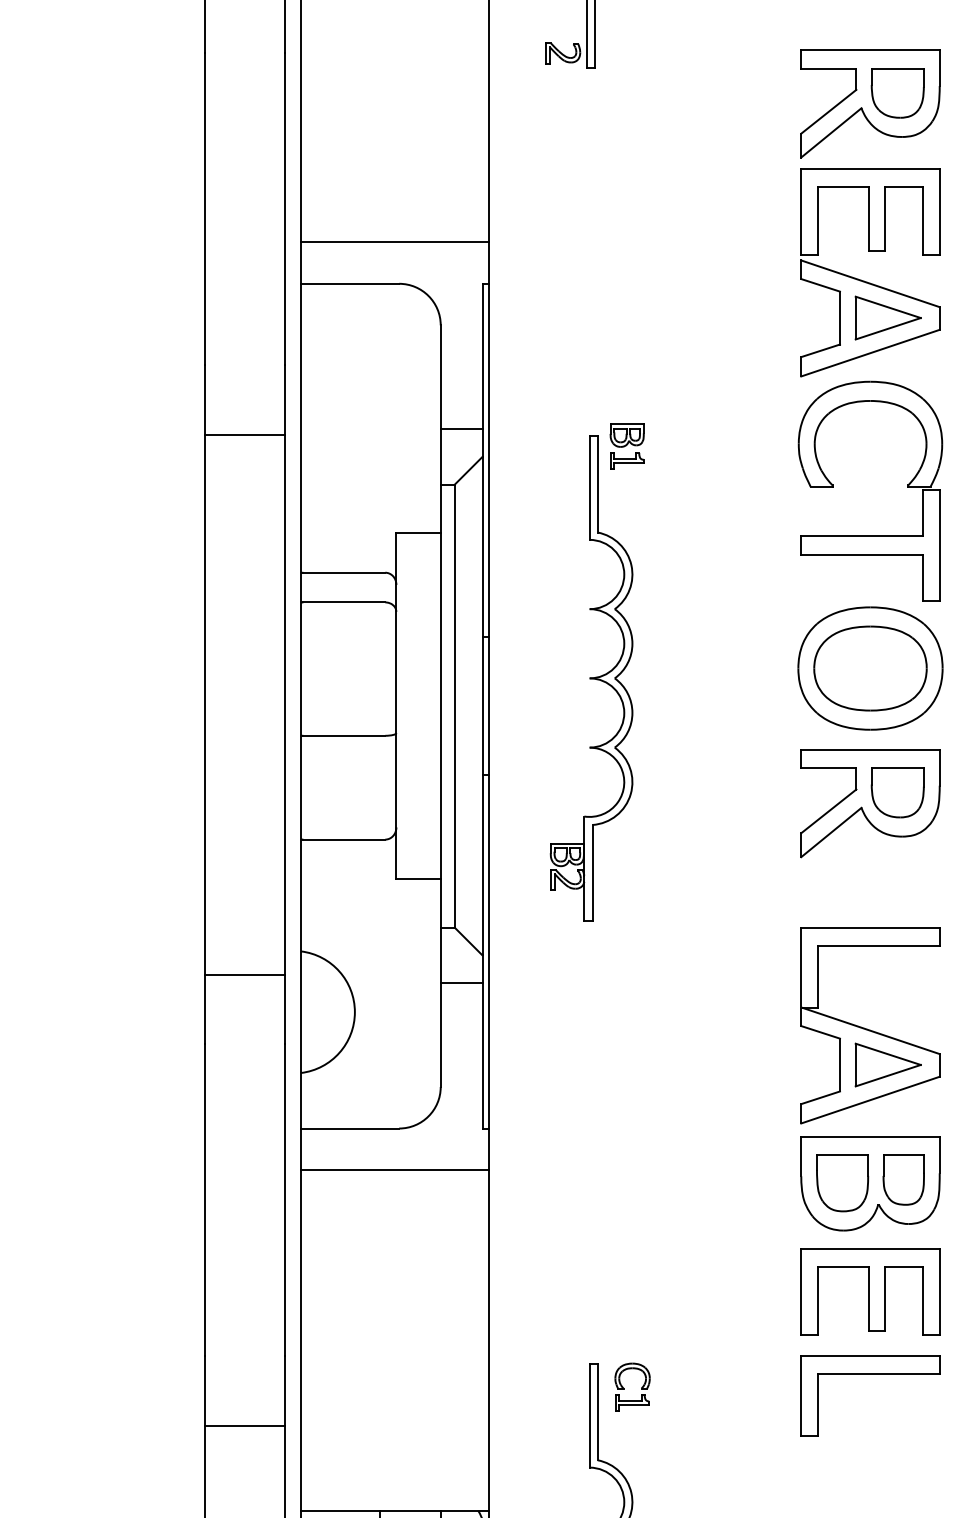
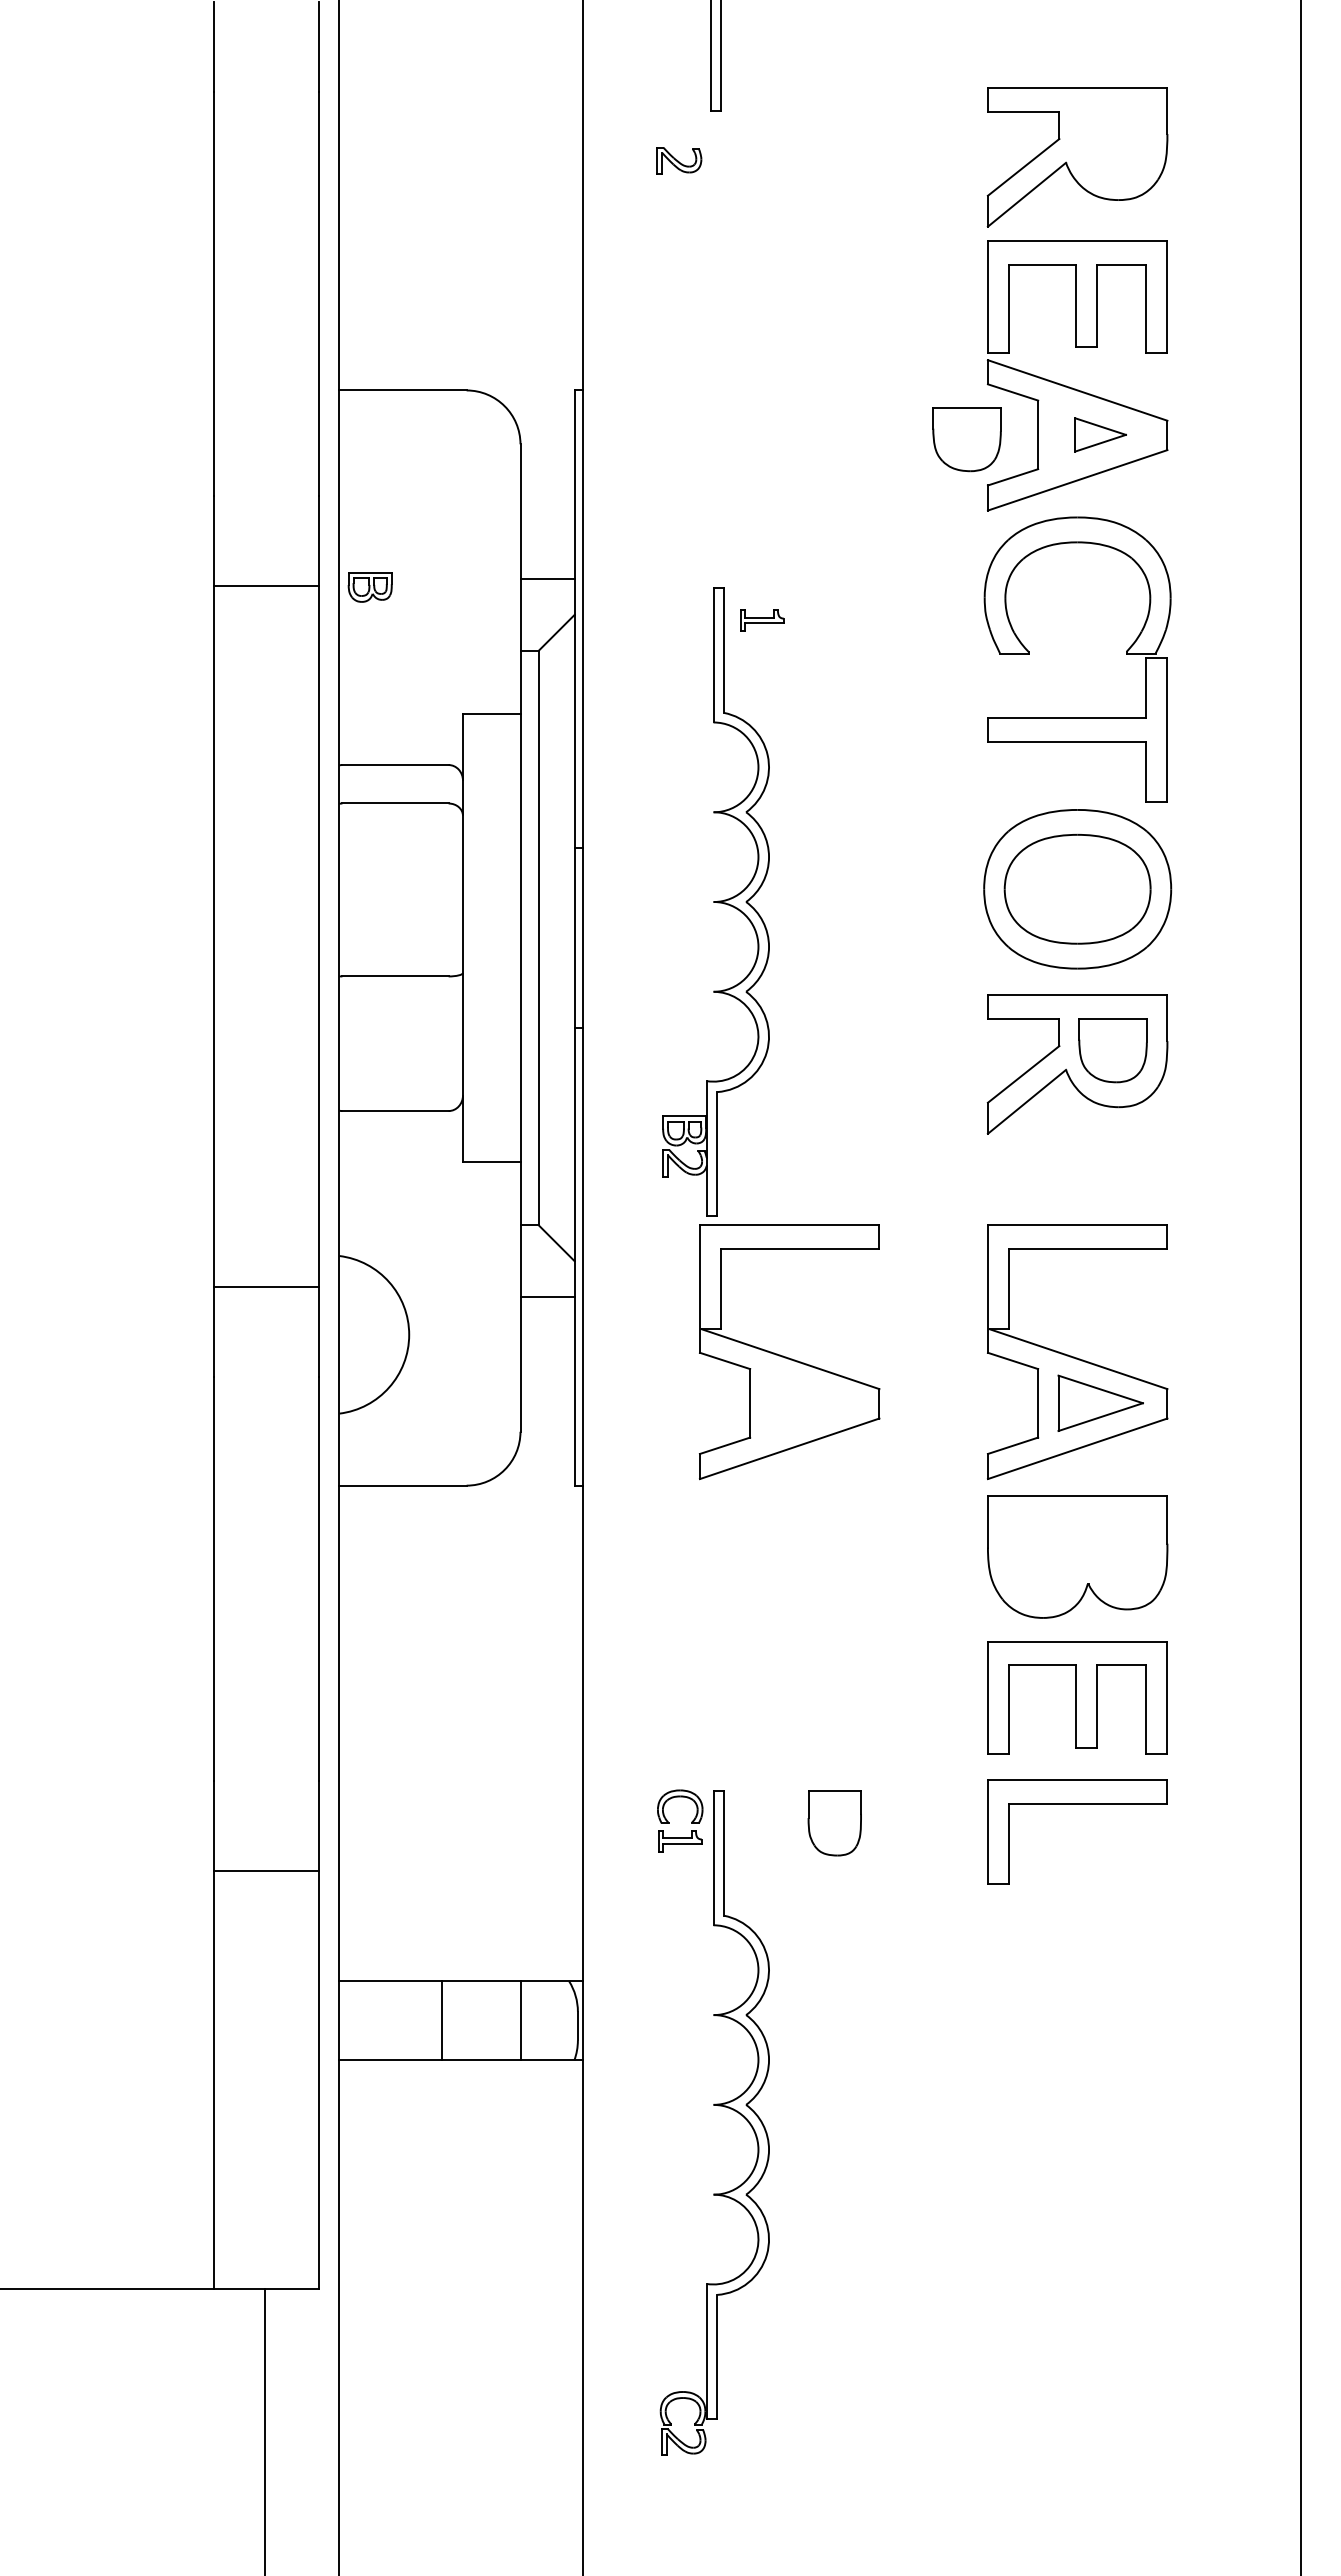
part: (563, 53) -> (679, 160), moved
part: (897, 93) -> (966, 439), moved
line: (394, 242) -> (460, 336), removed
part: (888, 317) -> (1100, 434), size x0.6
part: (626, 435) -> (369, 587), moved
part: (648, 1025) -> (789, 1352), added
line: (394, 1170) -> (460, 1539), removed
part: (903, 1180) -> (834, 1823), moved
part: (842, 1183) -> (1041, 1556), removed
part: (641, 1387) -> (691, 1821), moved

